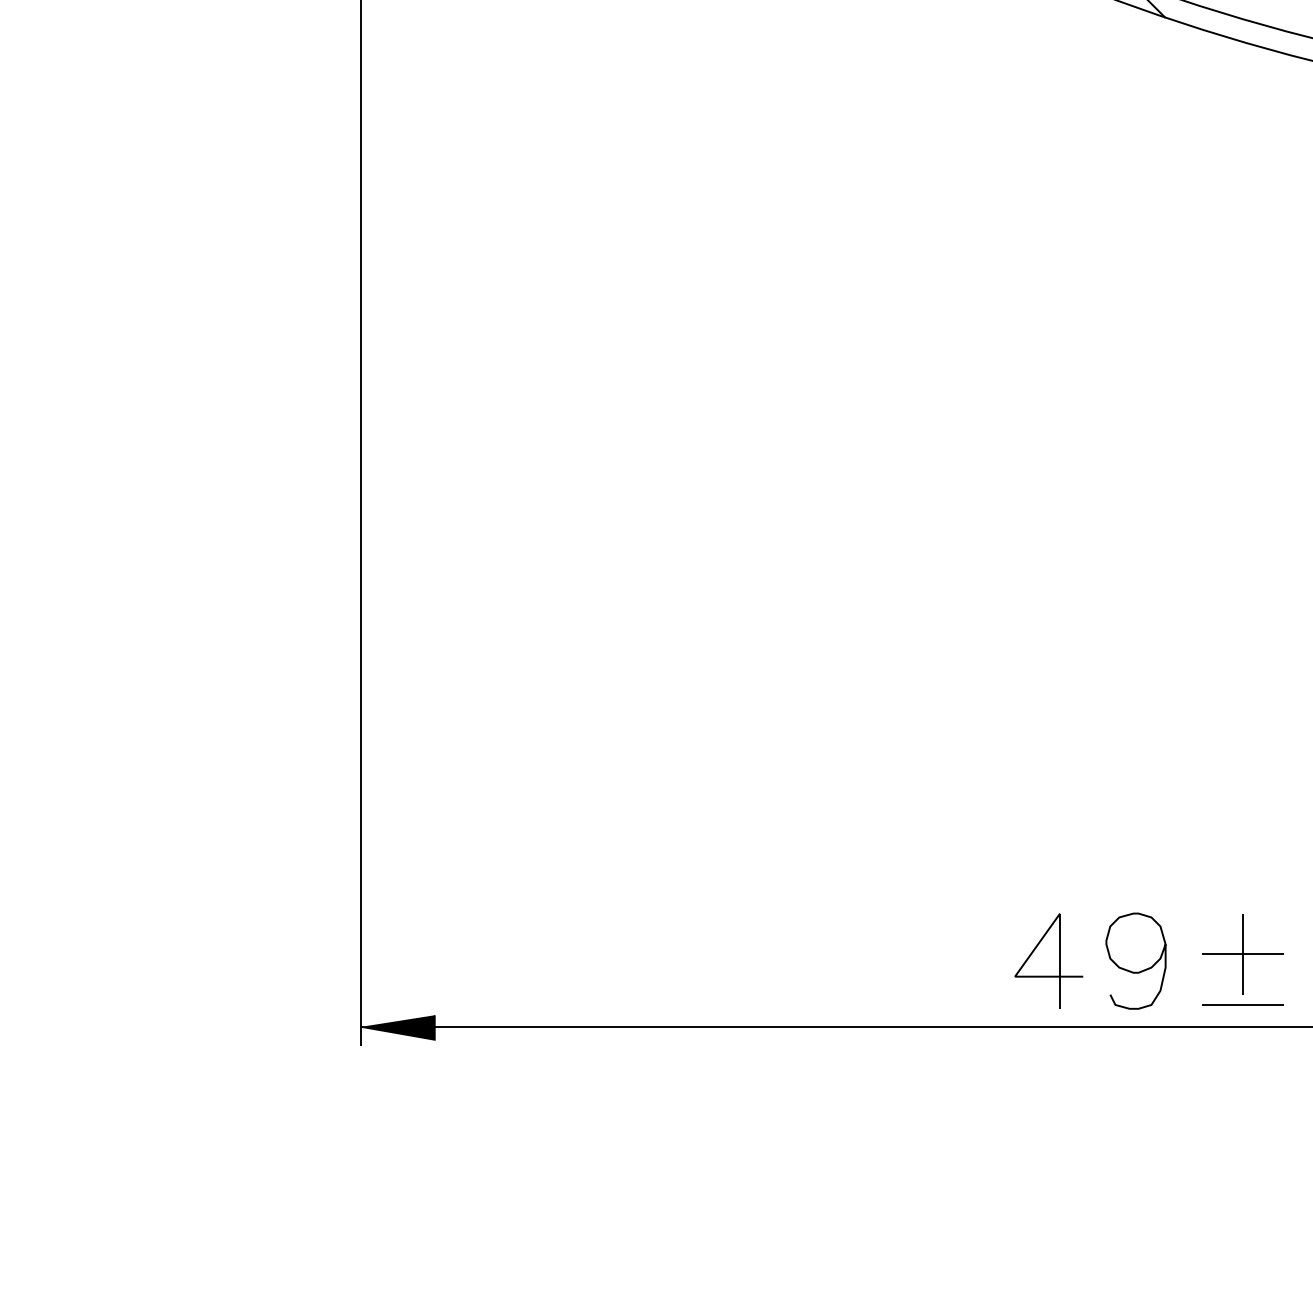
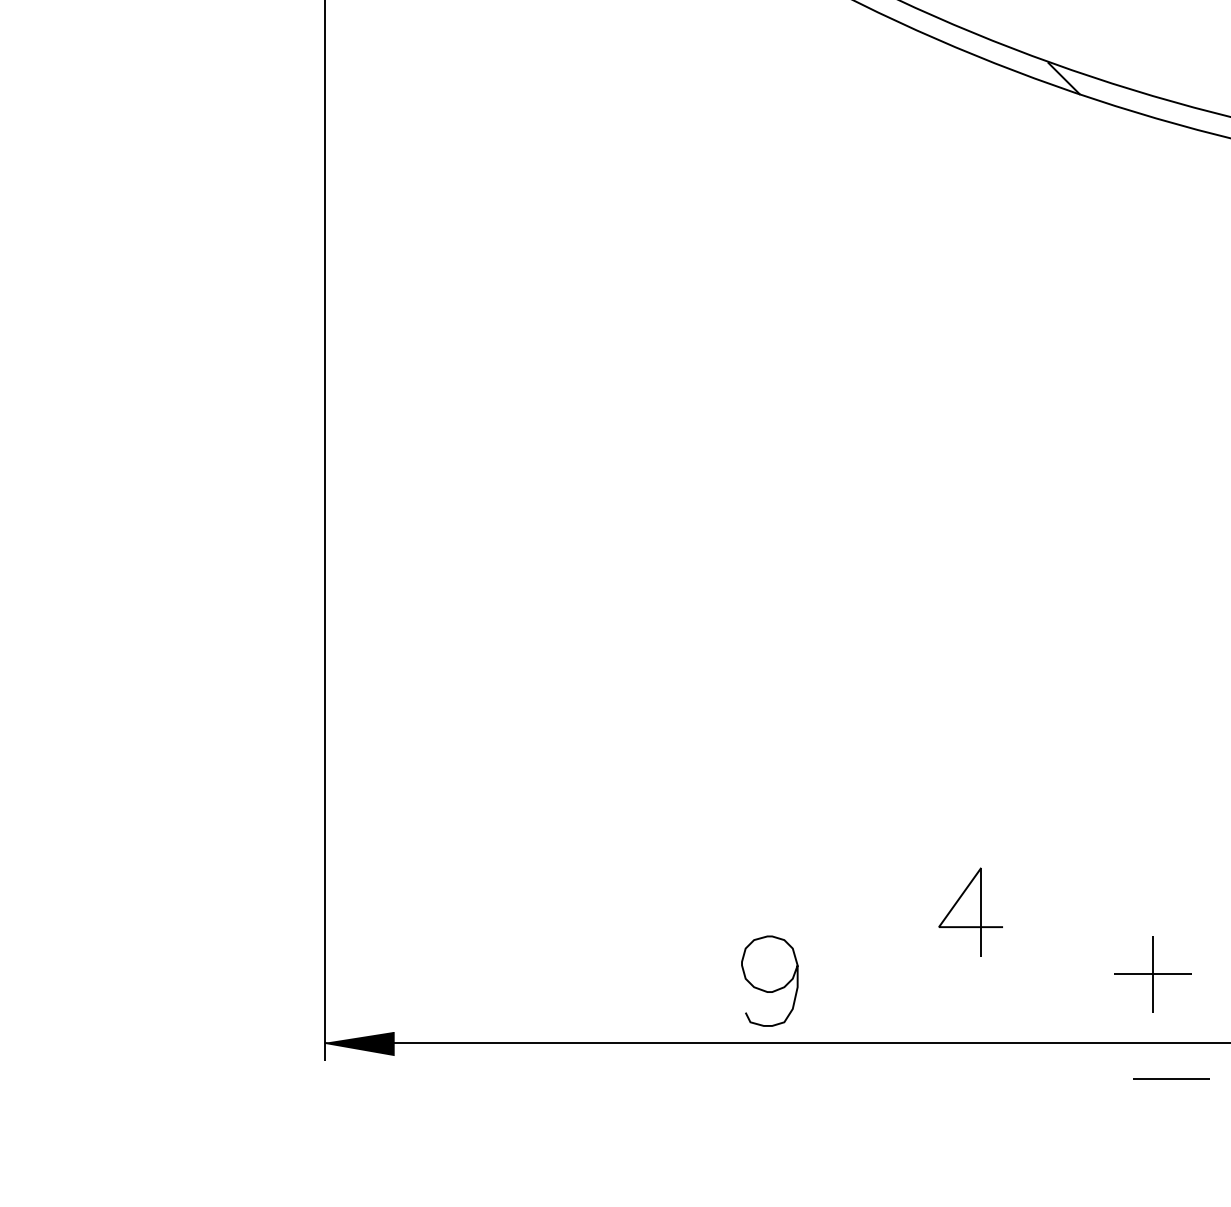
part: (1048, 960) -> (970, 911), moved
curve: (1135, 971) -> (769, 990), moved
line: (1242, 1004) -> (1171, 1078), moved

